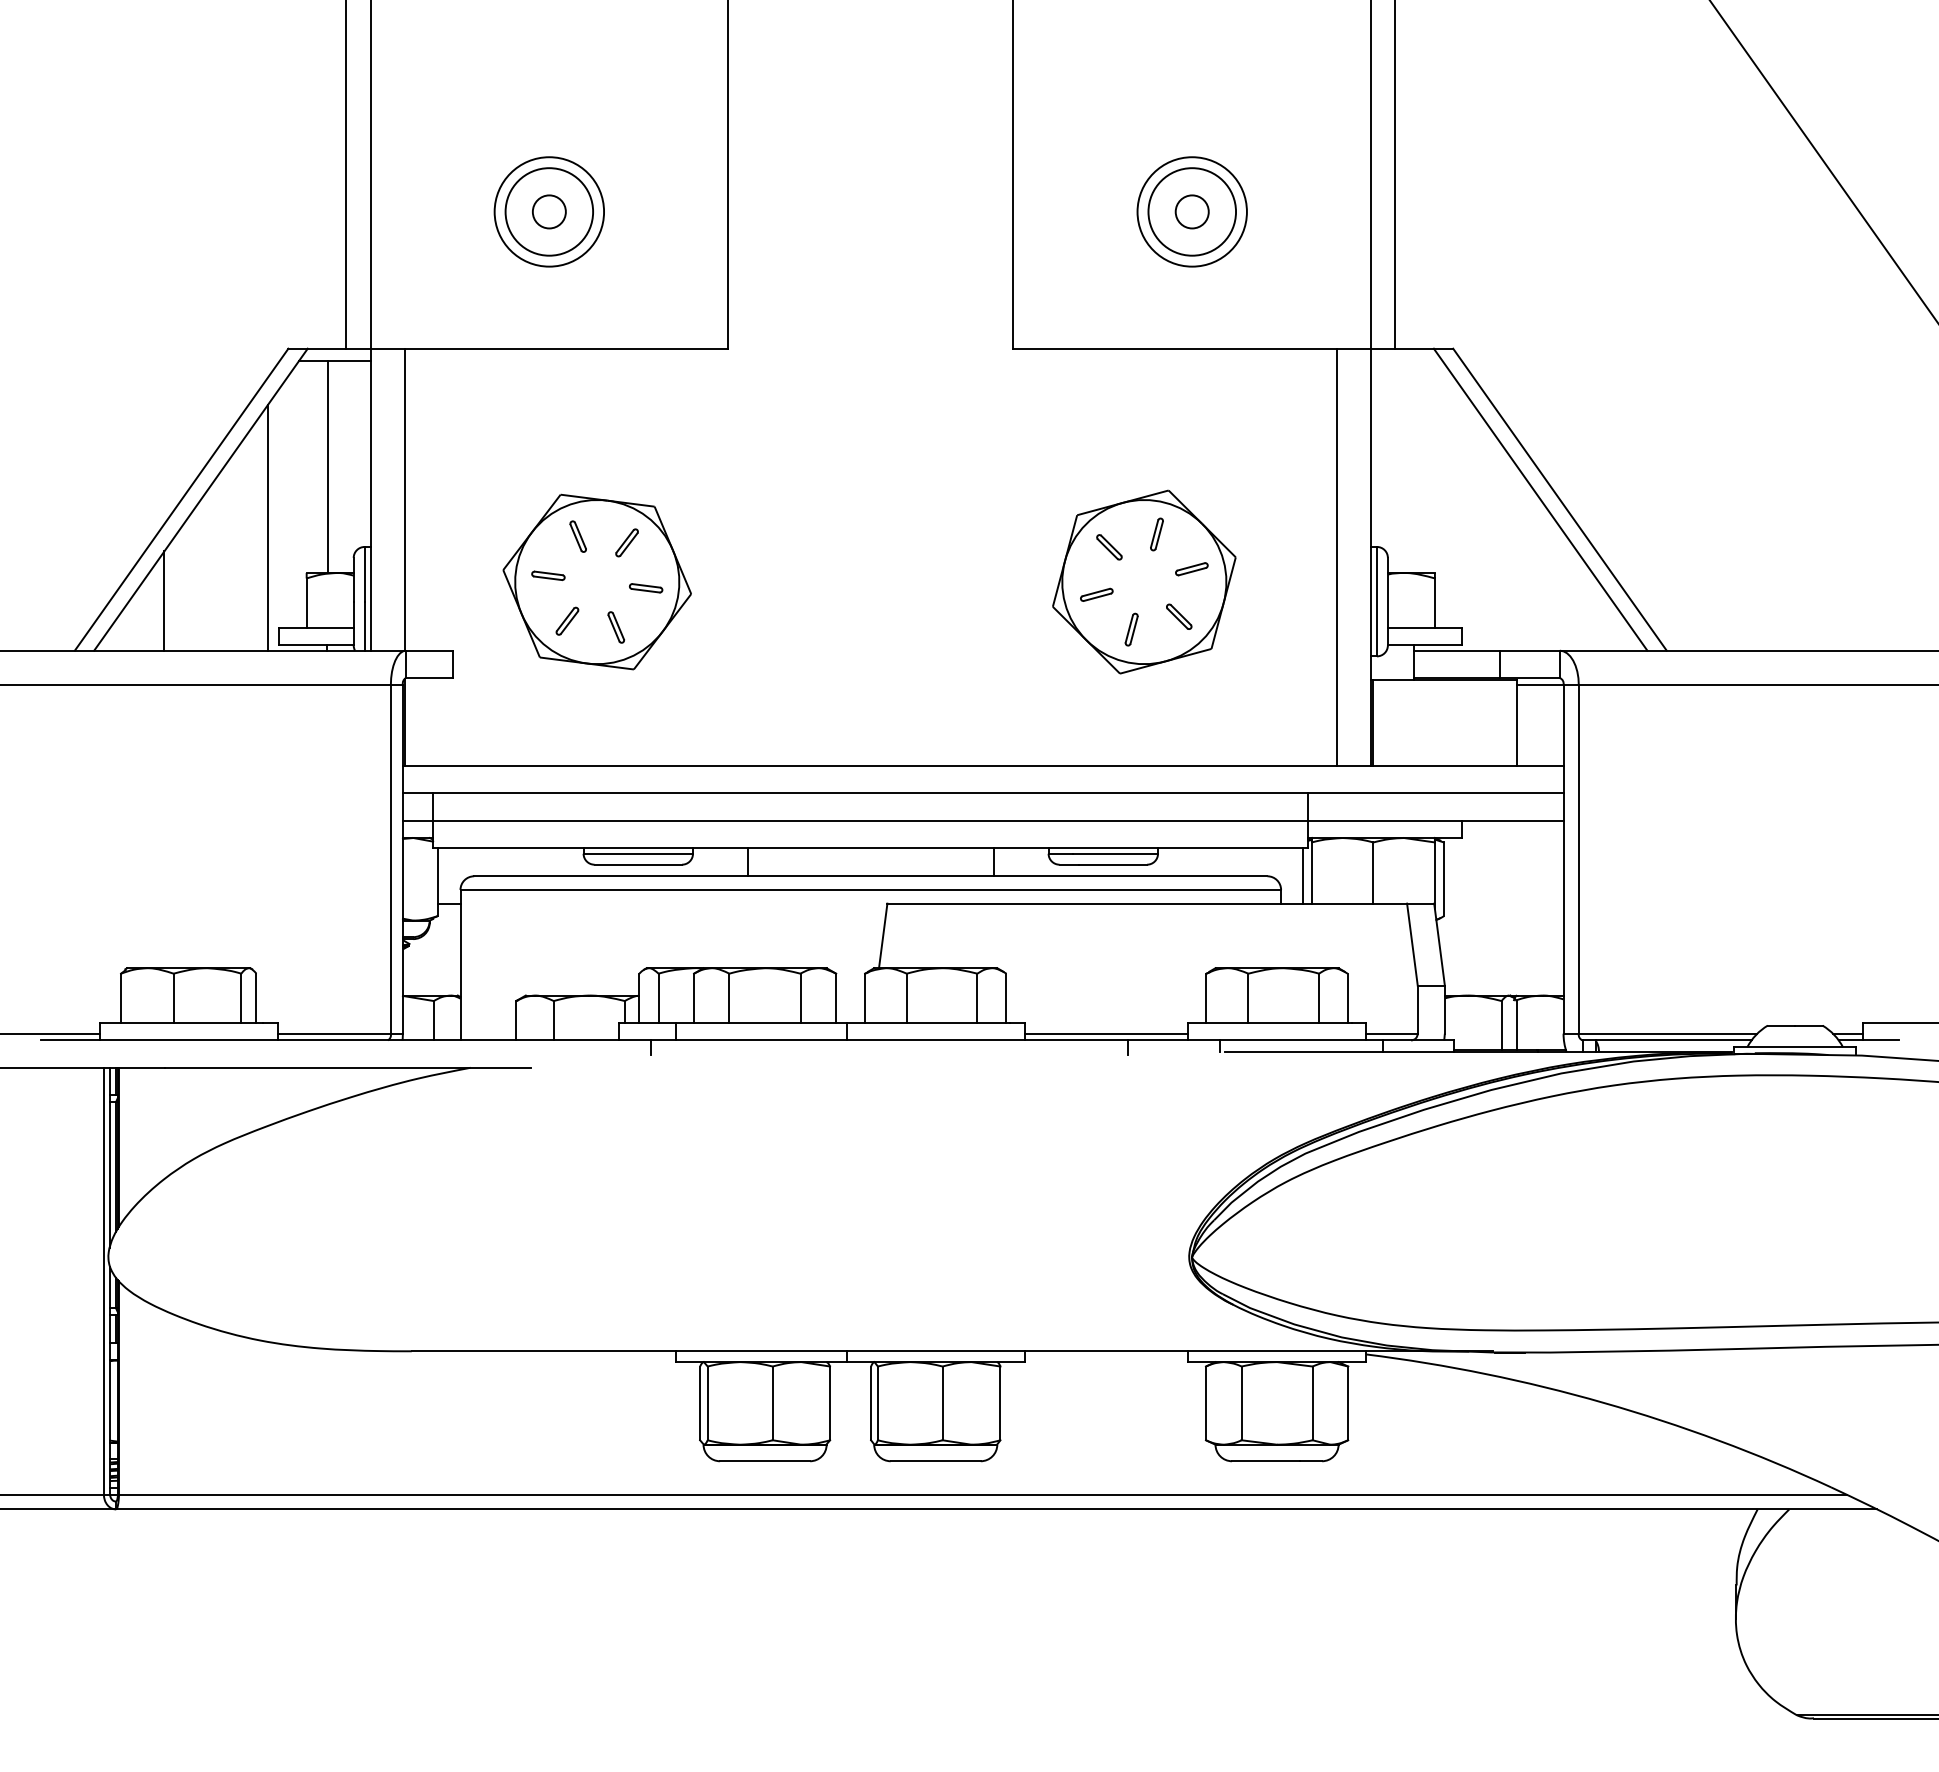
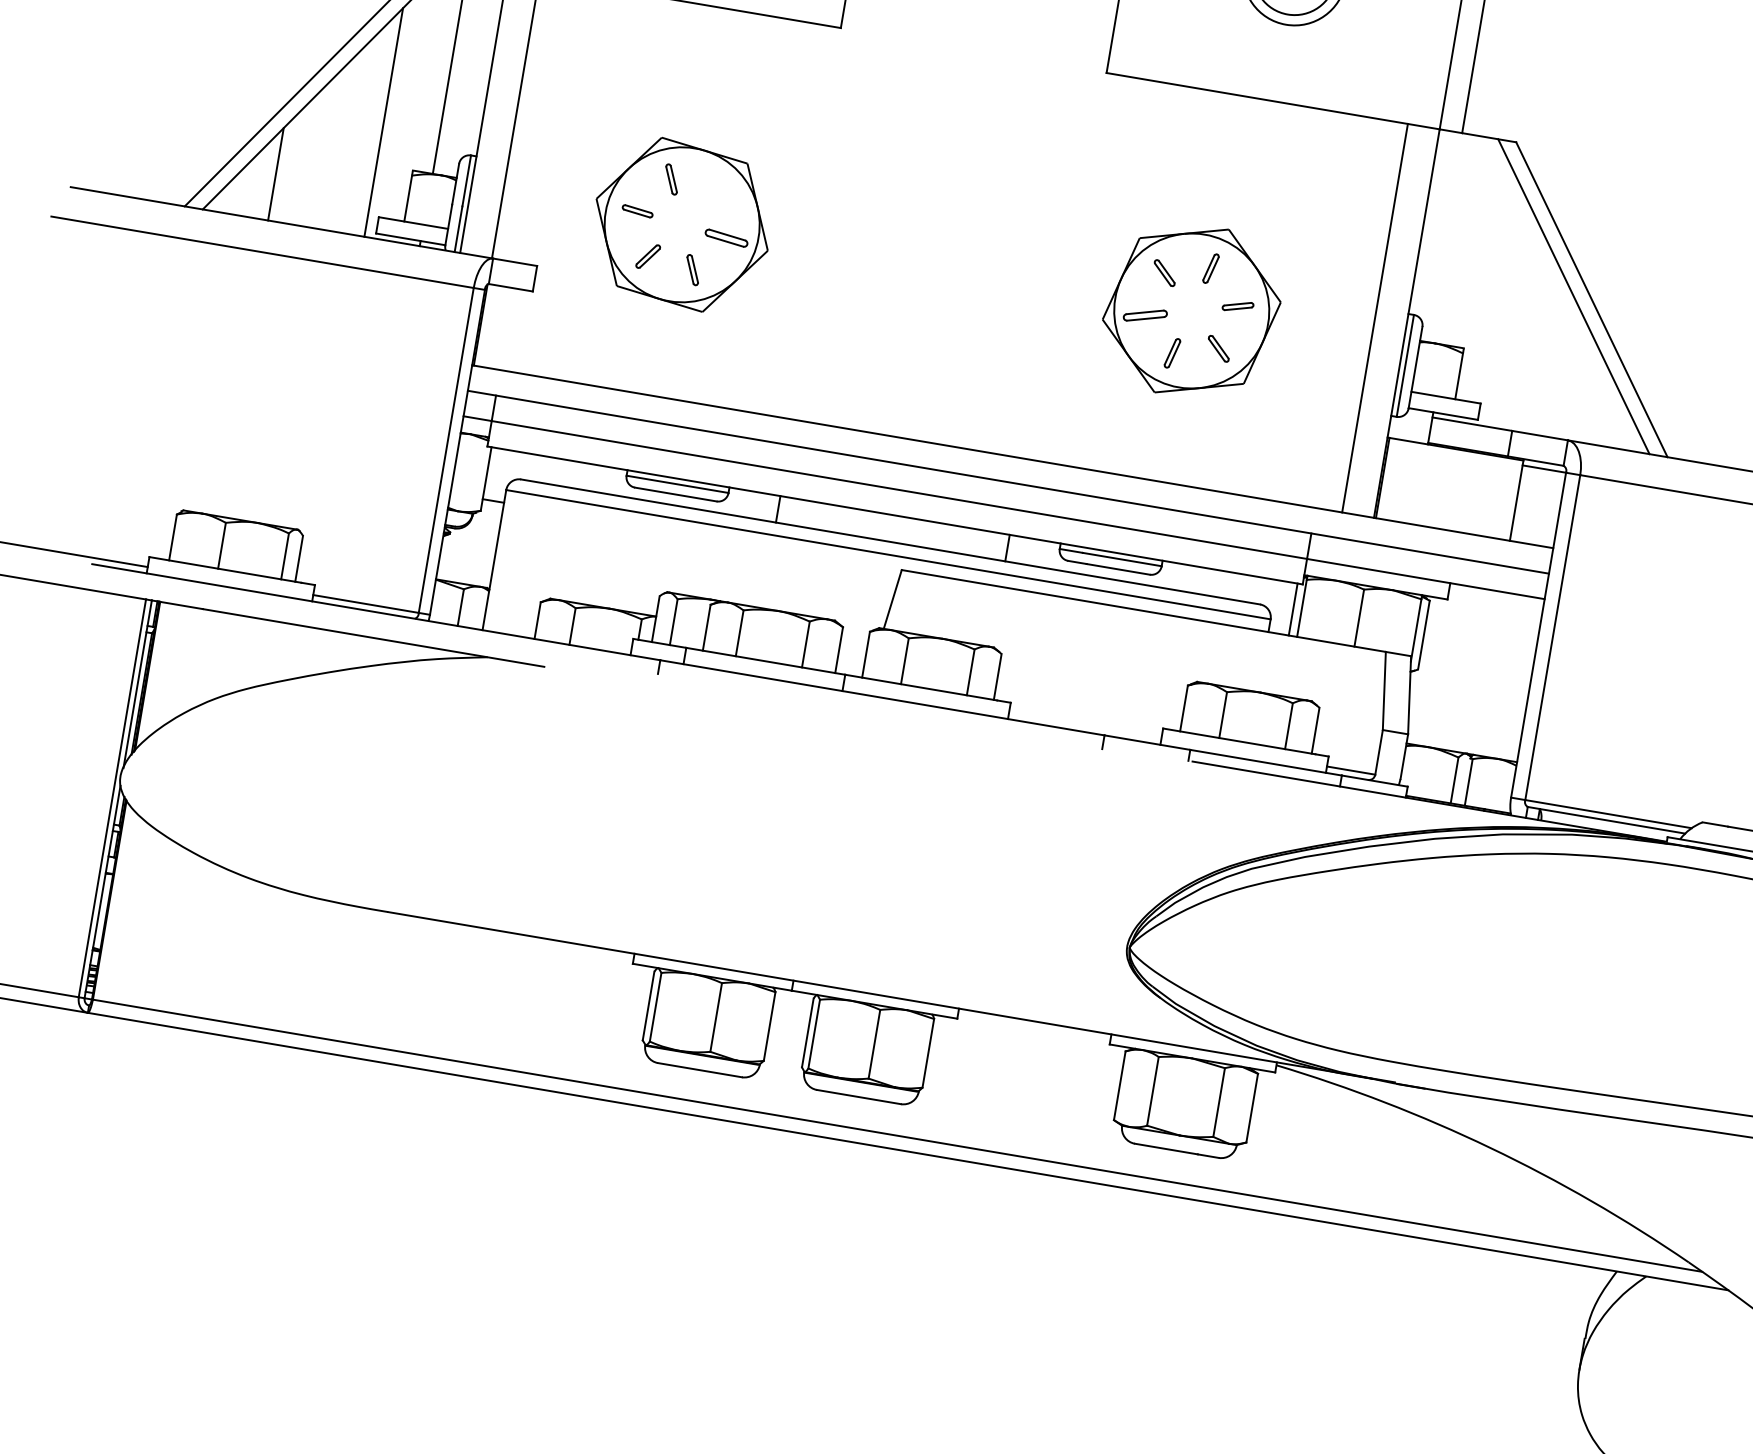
part: (626, 542) -> (715, 192), removed
part: (646, 588) -> (727, 238), size x1.4
part: (1096, 594) -> (1145, 315), size x1.4
line: (1106, 1033) -> (1085, 725), removed

